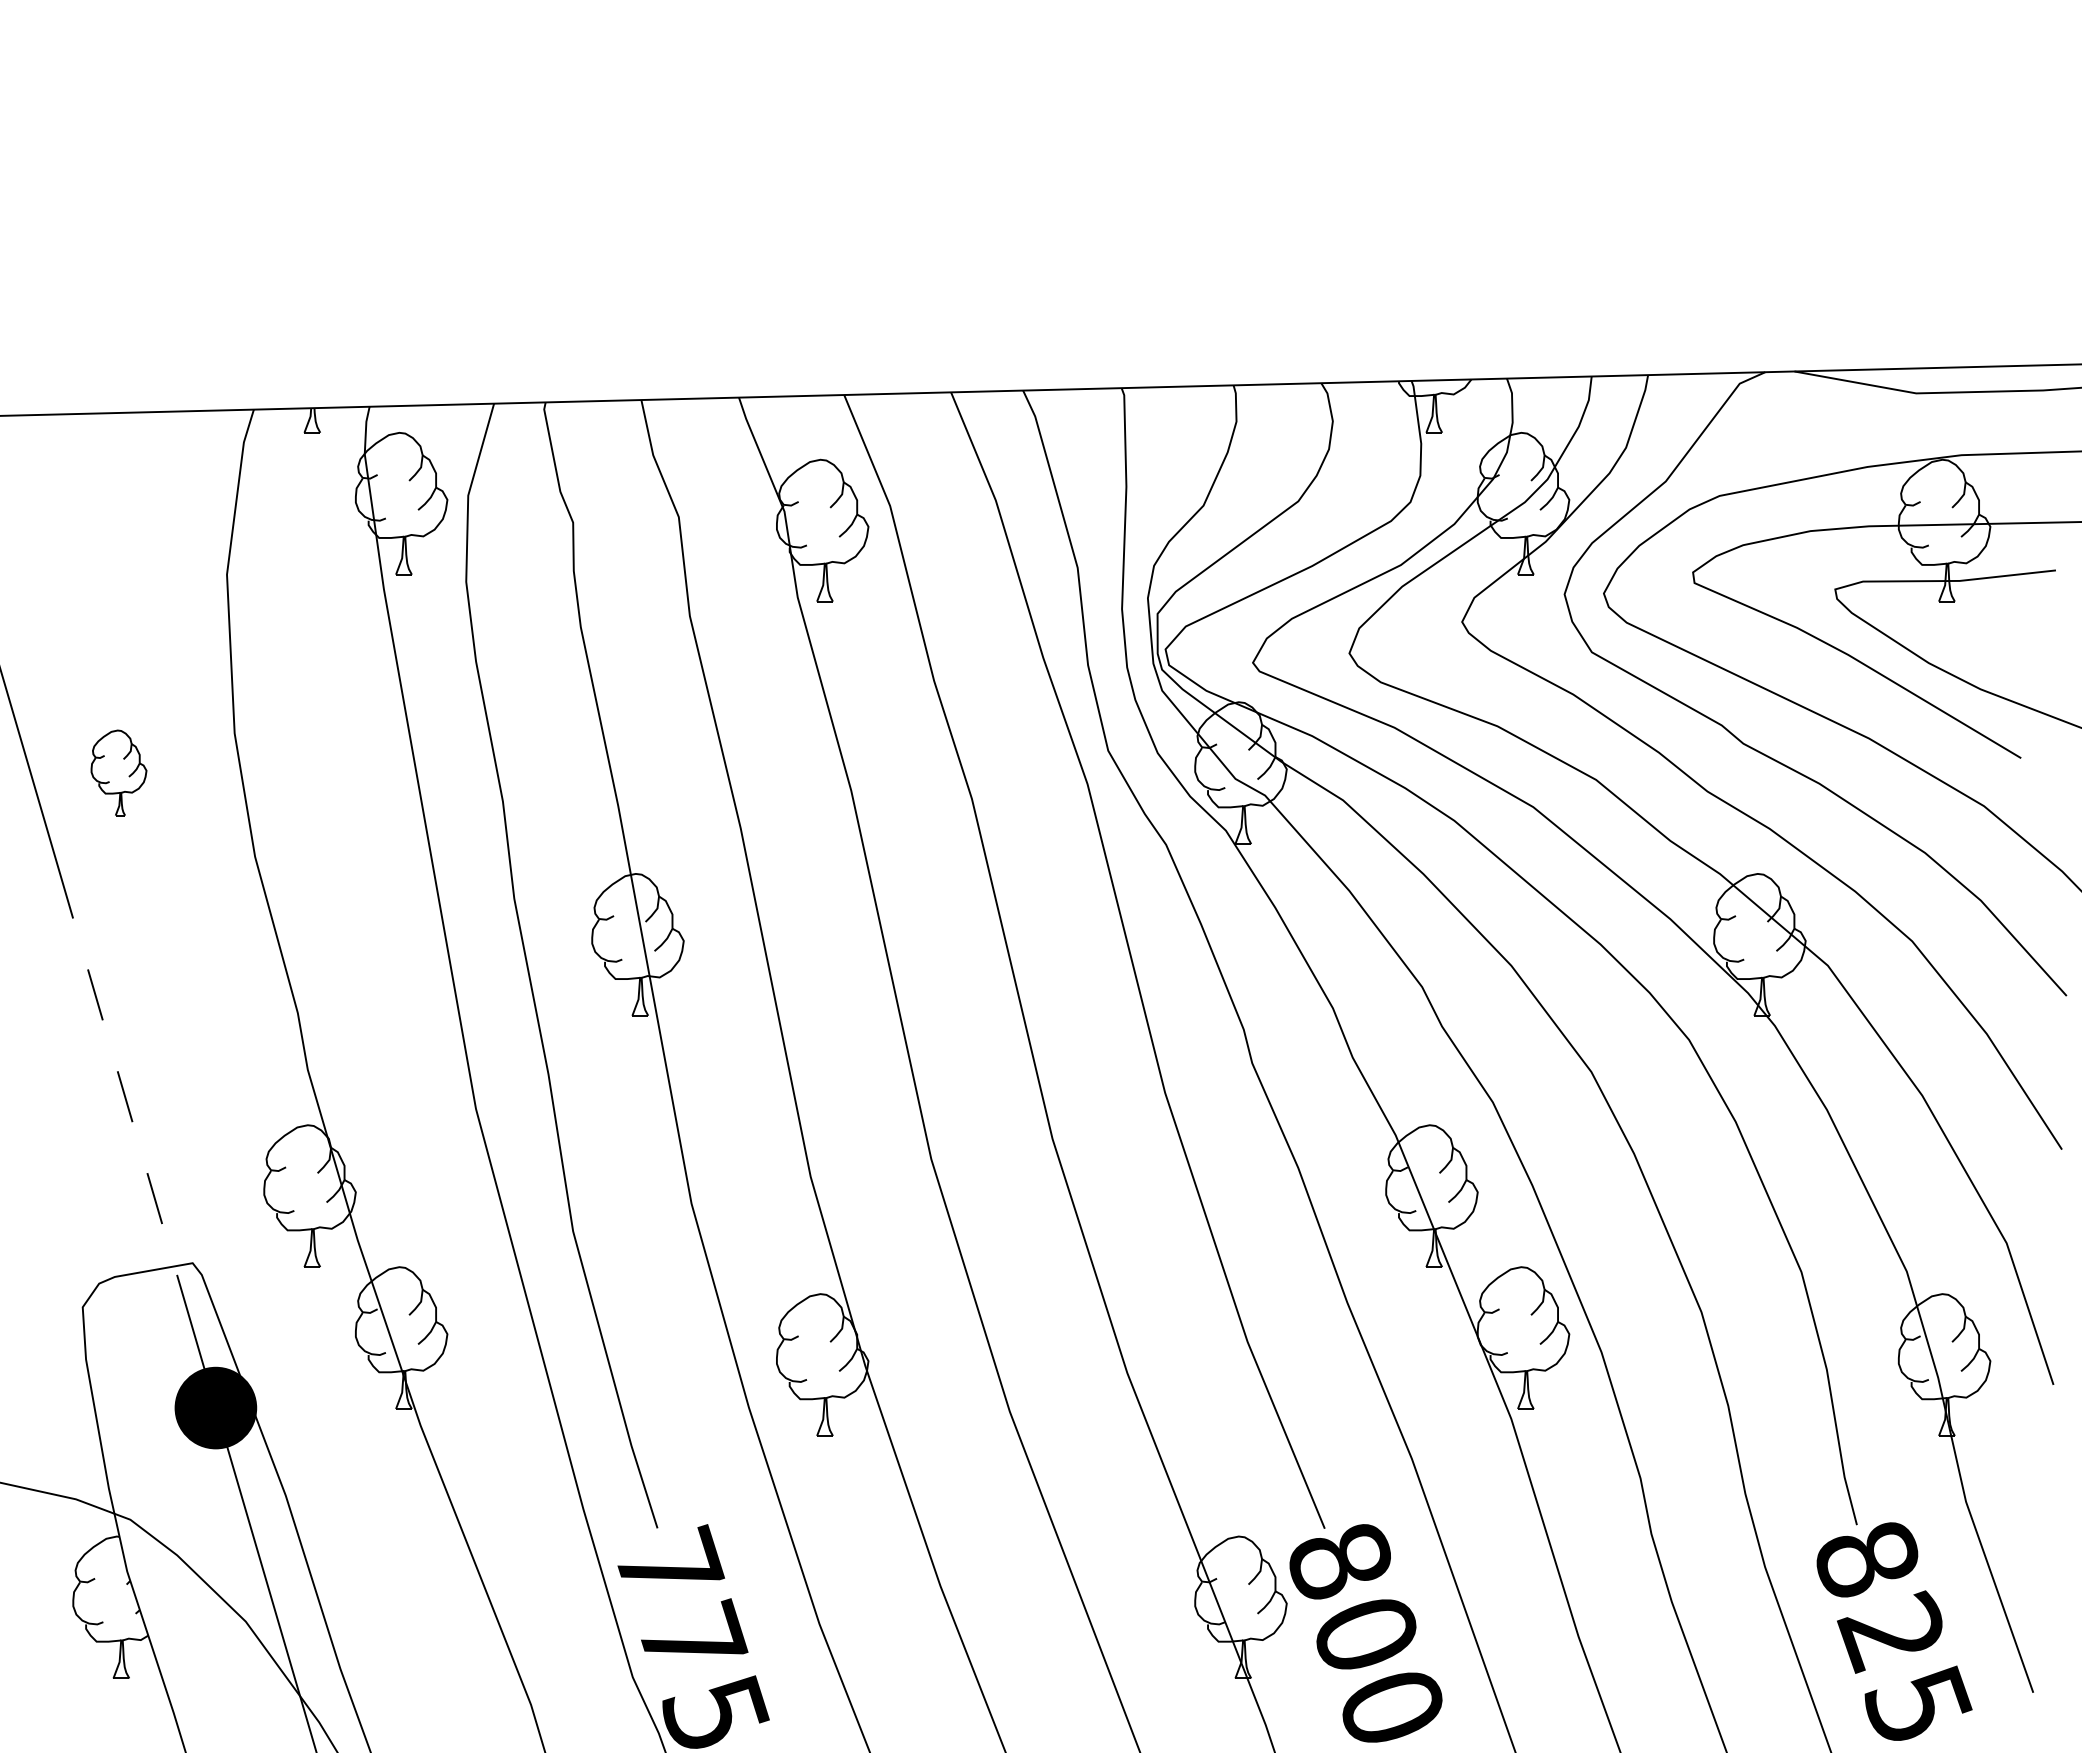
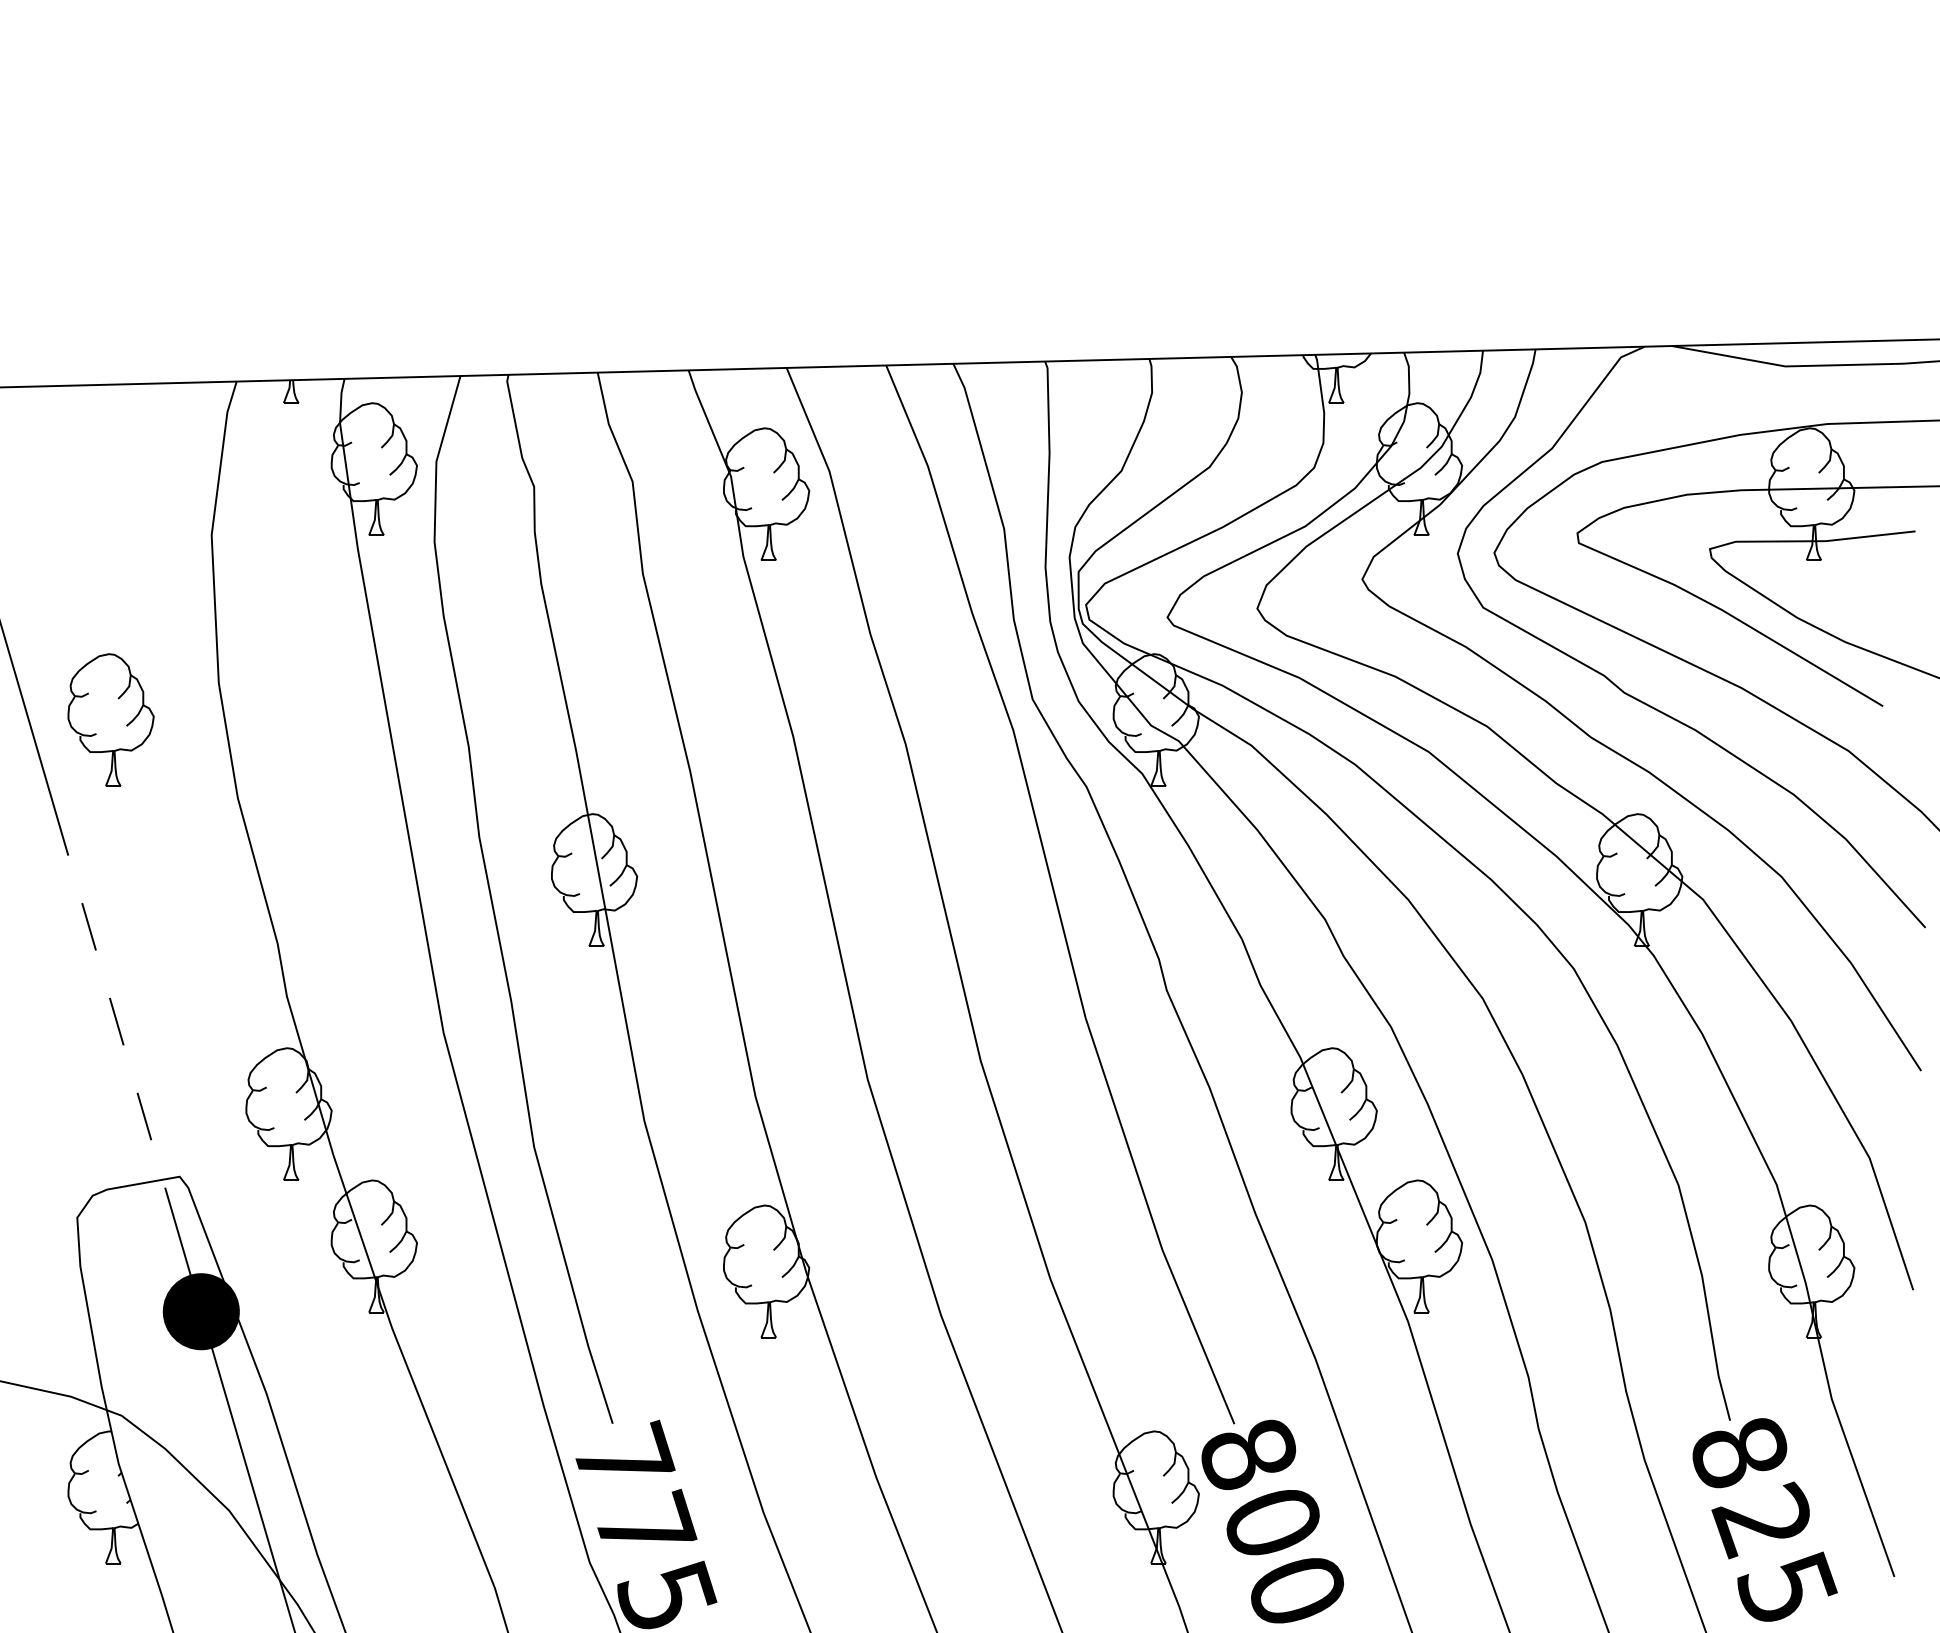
part: (118, 772) -> (110, 719), size x1.67

